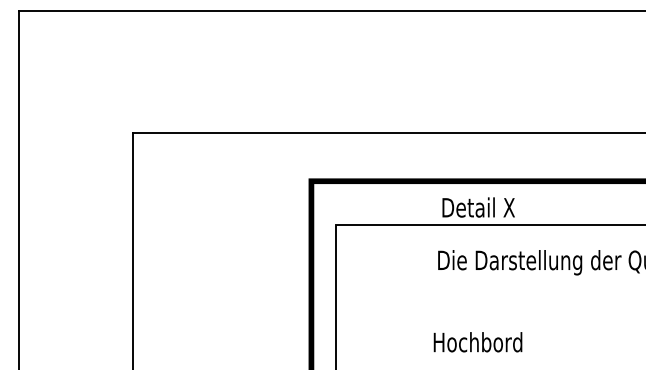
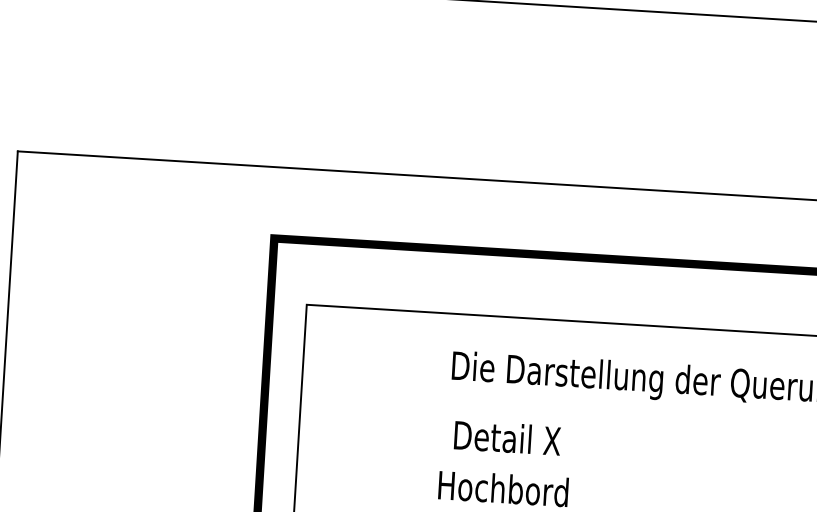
text: (478, 207) -> (507, 437), moved

